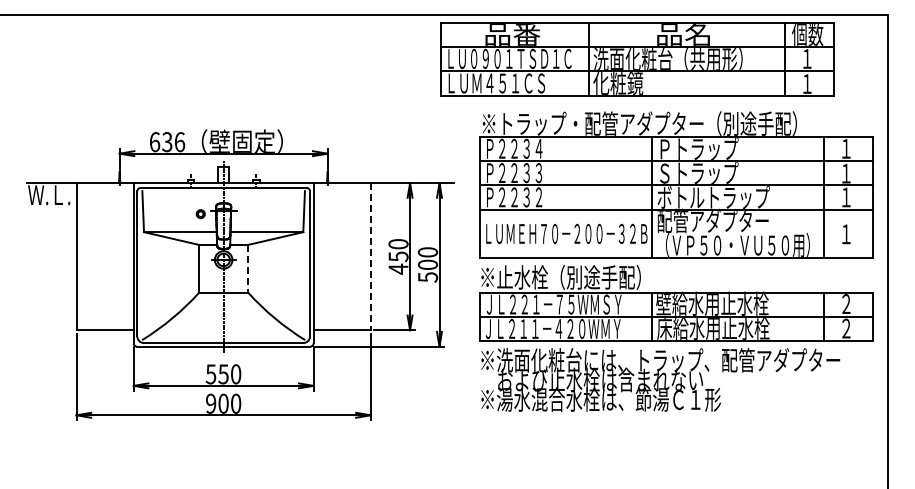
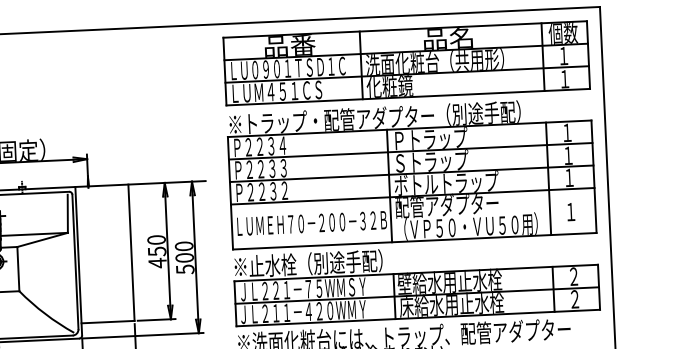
part: (637, 59) -> (406, 63), moved
line: (370, 256) -> (131, 252), dashed -> solid
line: (248, 268) -> (18, 268), dashed -> solid

